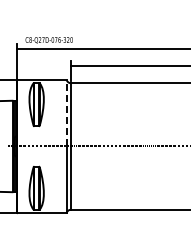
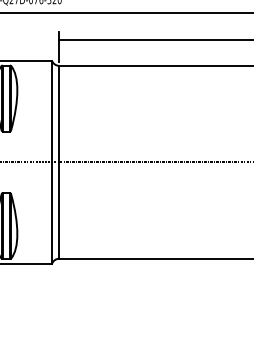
line: (66, 112) -> (51, 110), dashed -> solid

